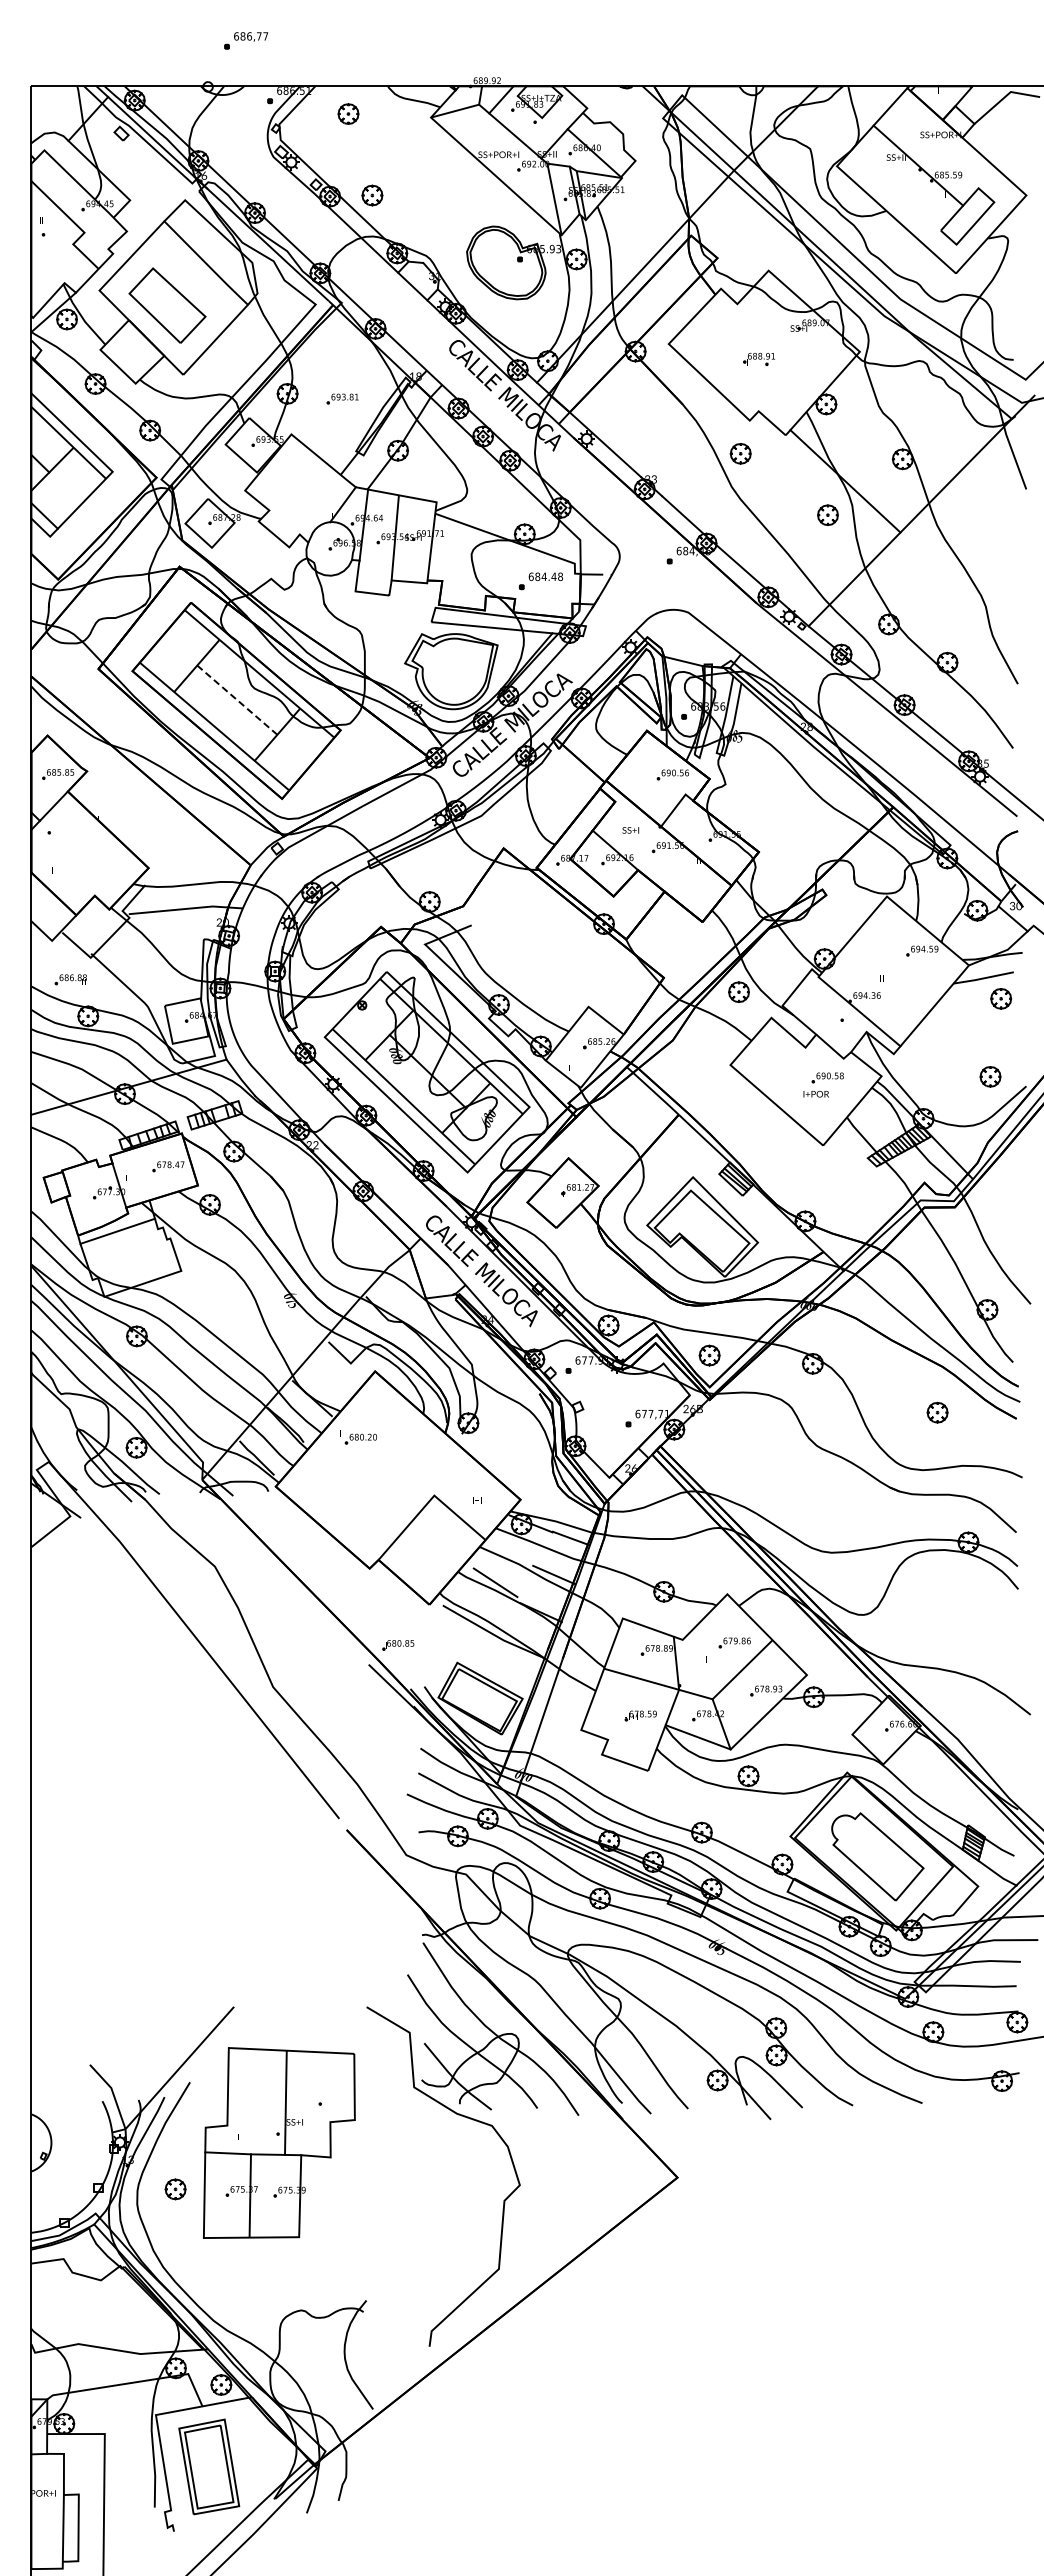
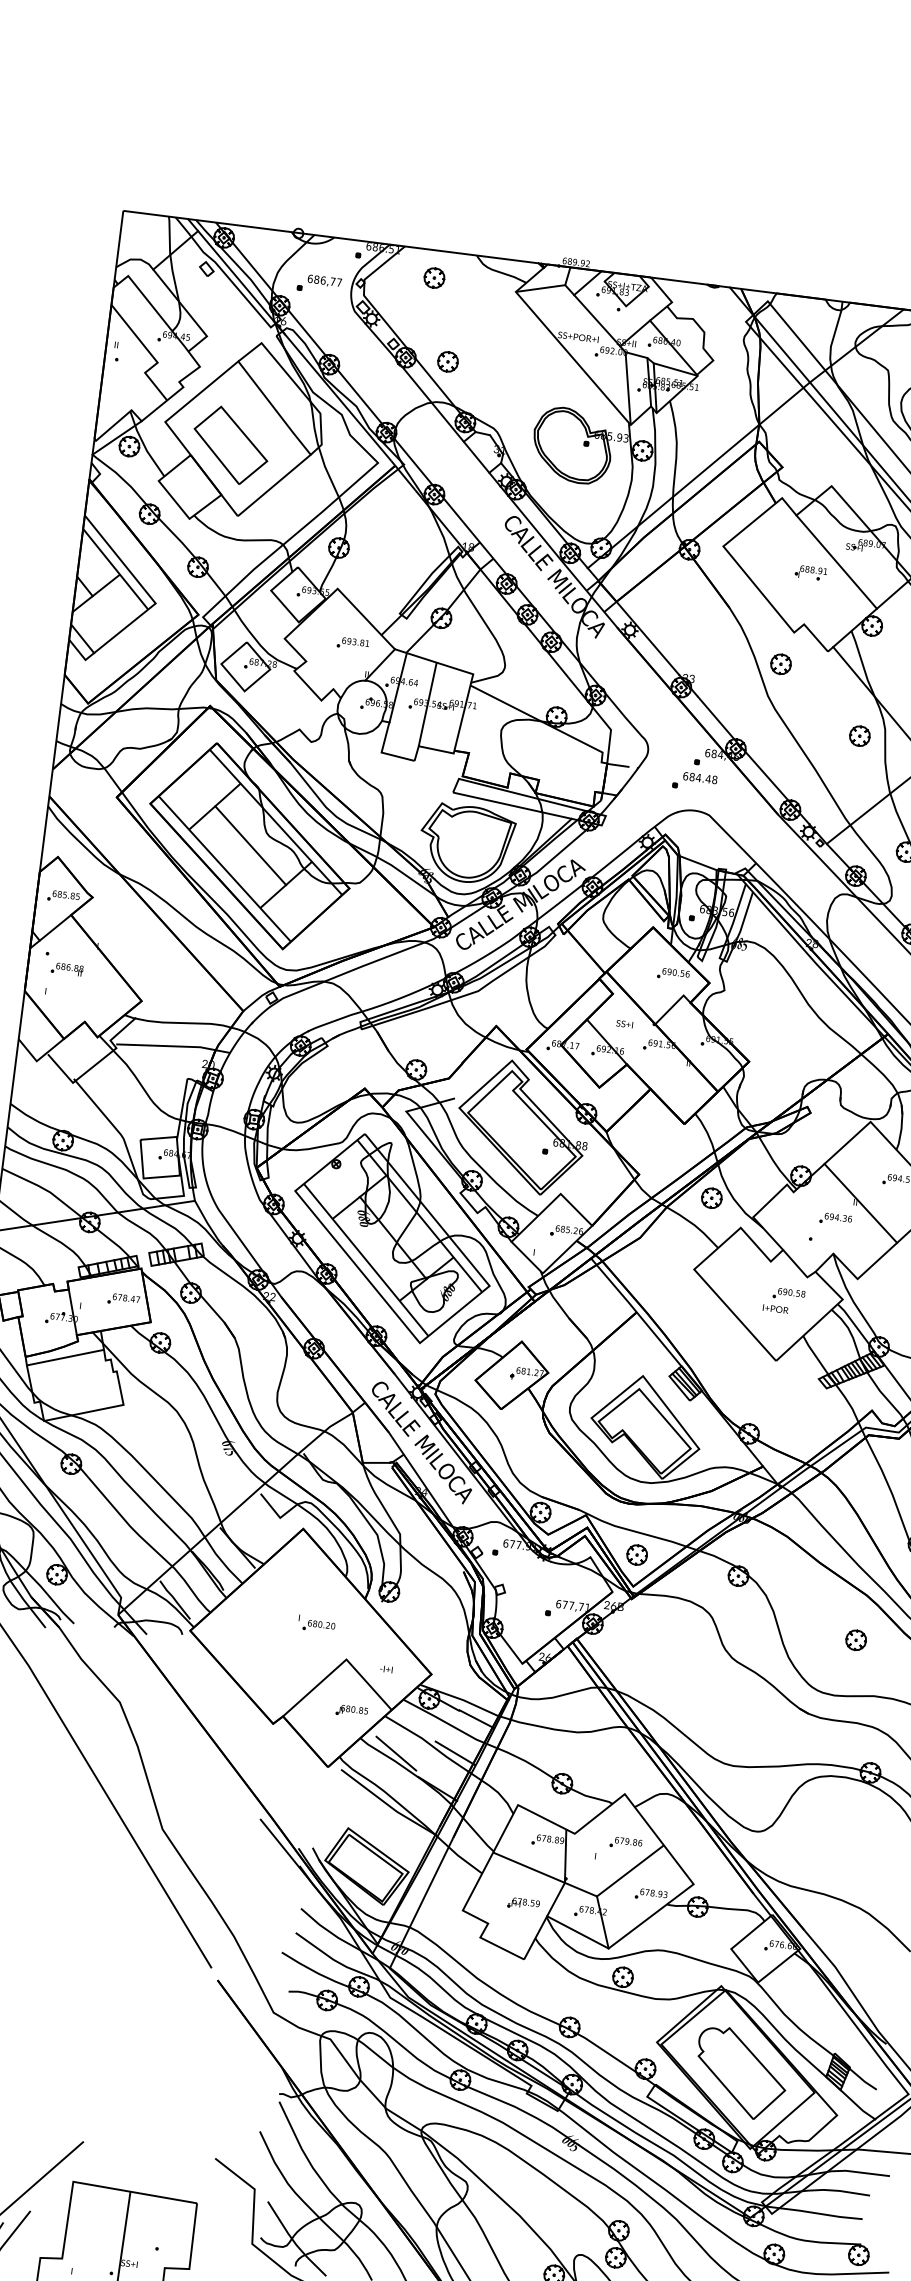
part: (246, 40) -> (319, 284), moved
line: (782, 345) -> (836, 562), added
part: (342, 398) -> (353, 643), moved
part: (540, 581) -> (694, 782), moved
line: (237, 700) -> (250, 845), dashed -> solid
part: (542, 944) -> (522, 1126), added
part: (70, 979) -> (66, 968), moved
line: (859, 1011) -> (860, 1203), moved
part: (358, 1437) -> (316, 1624), moved
part: (398, 1645) -> (352, 1711), moved

